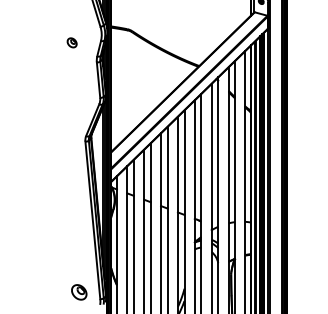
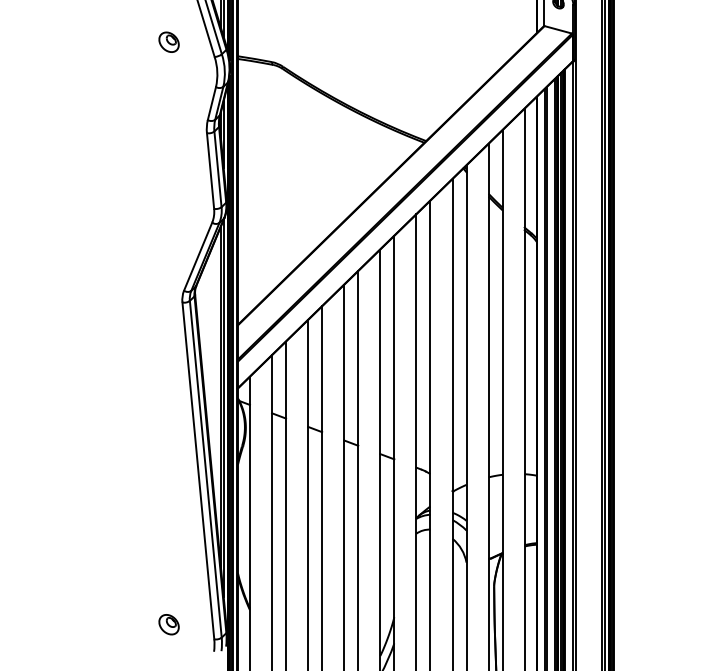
part: (71, 42) -> (167, 41), moved
part: (78, 291) -> (167, 623), size x0.62

